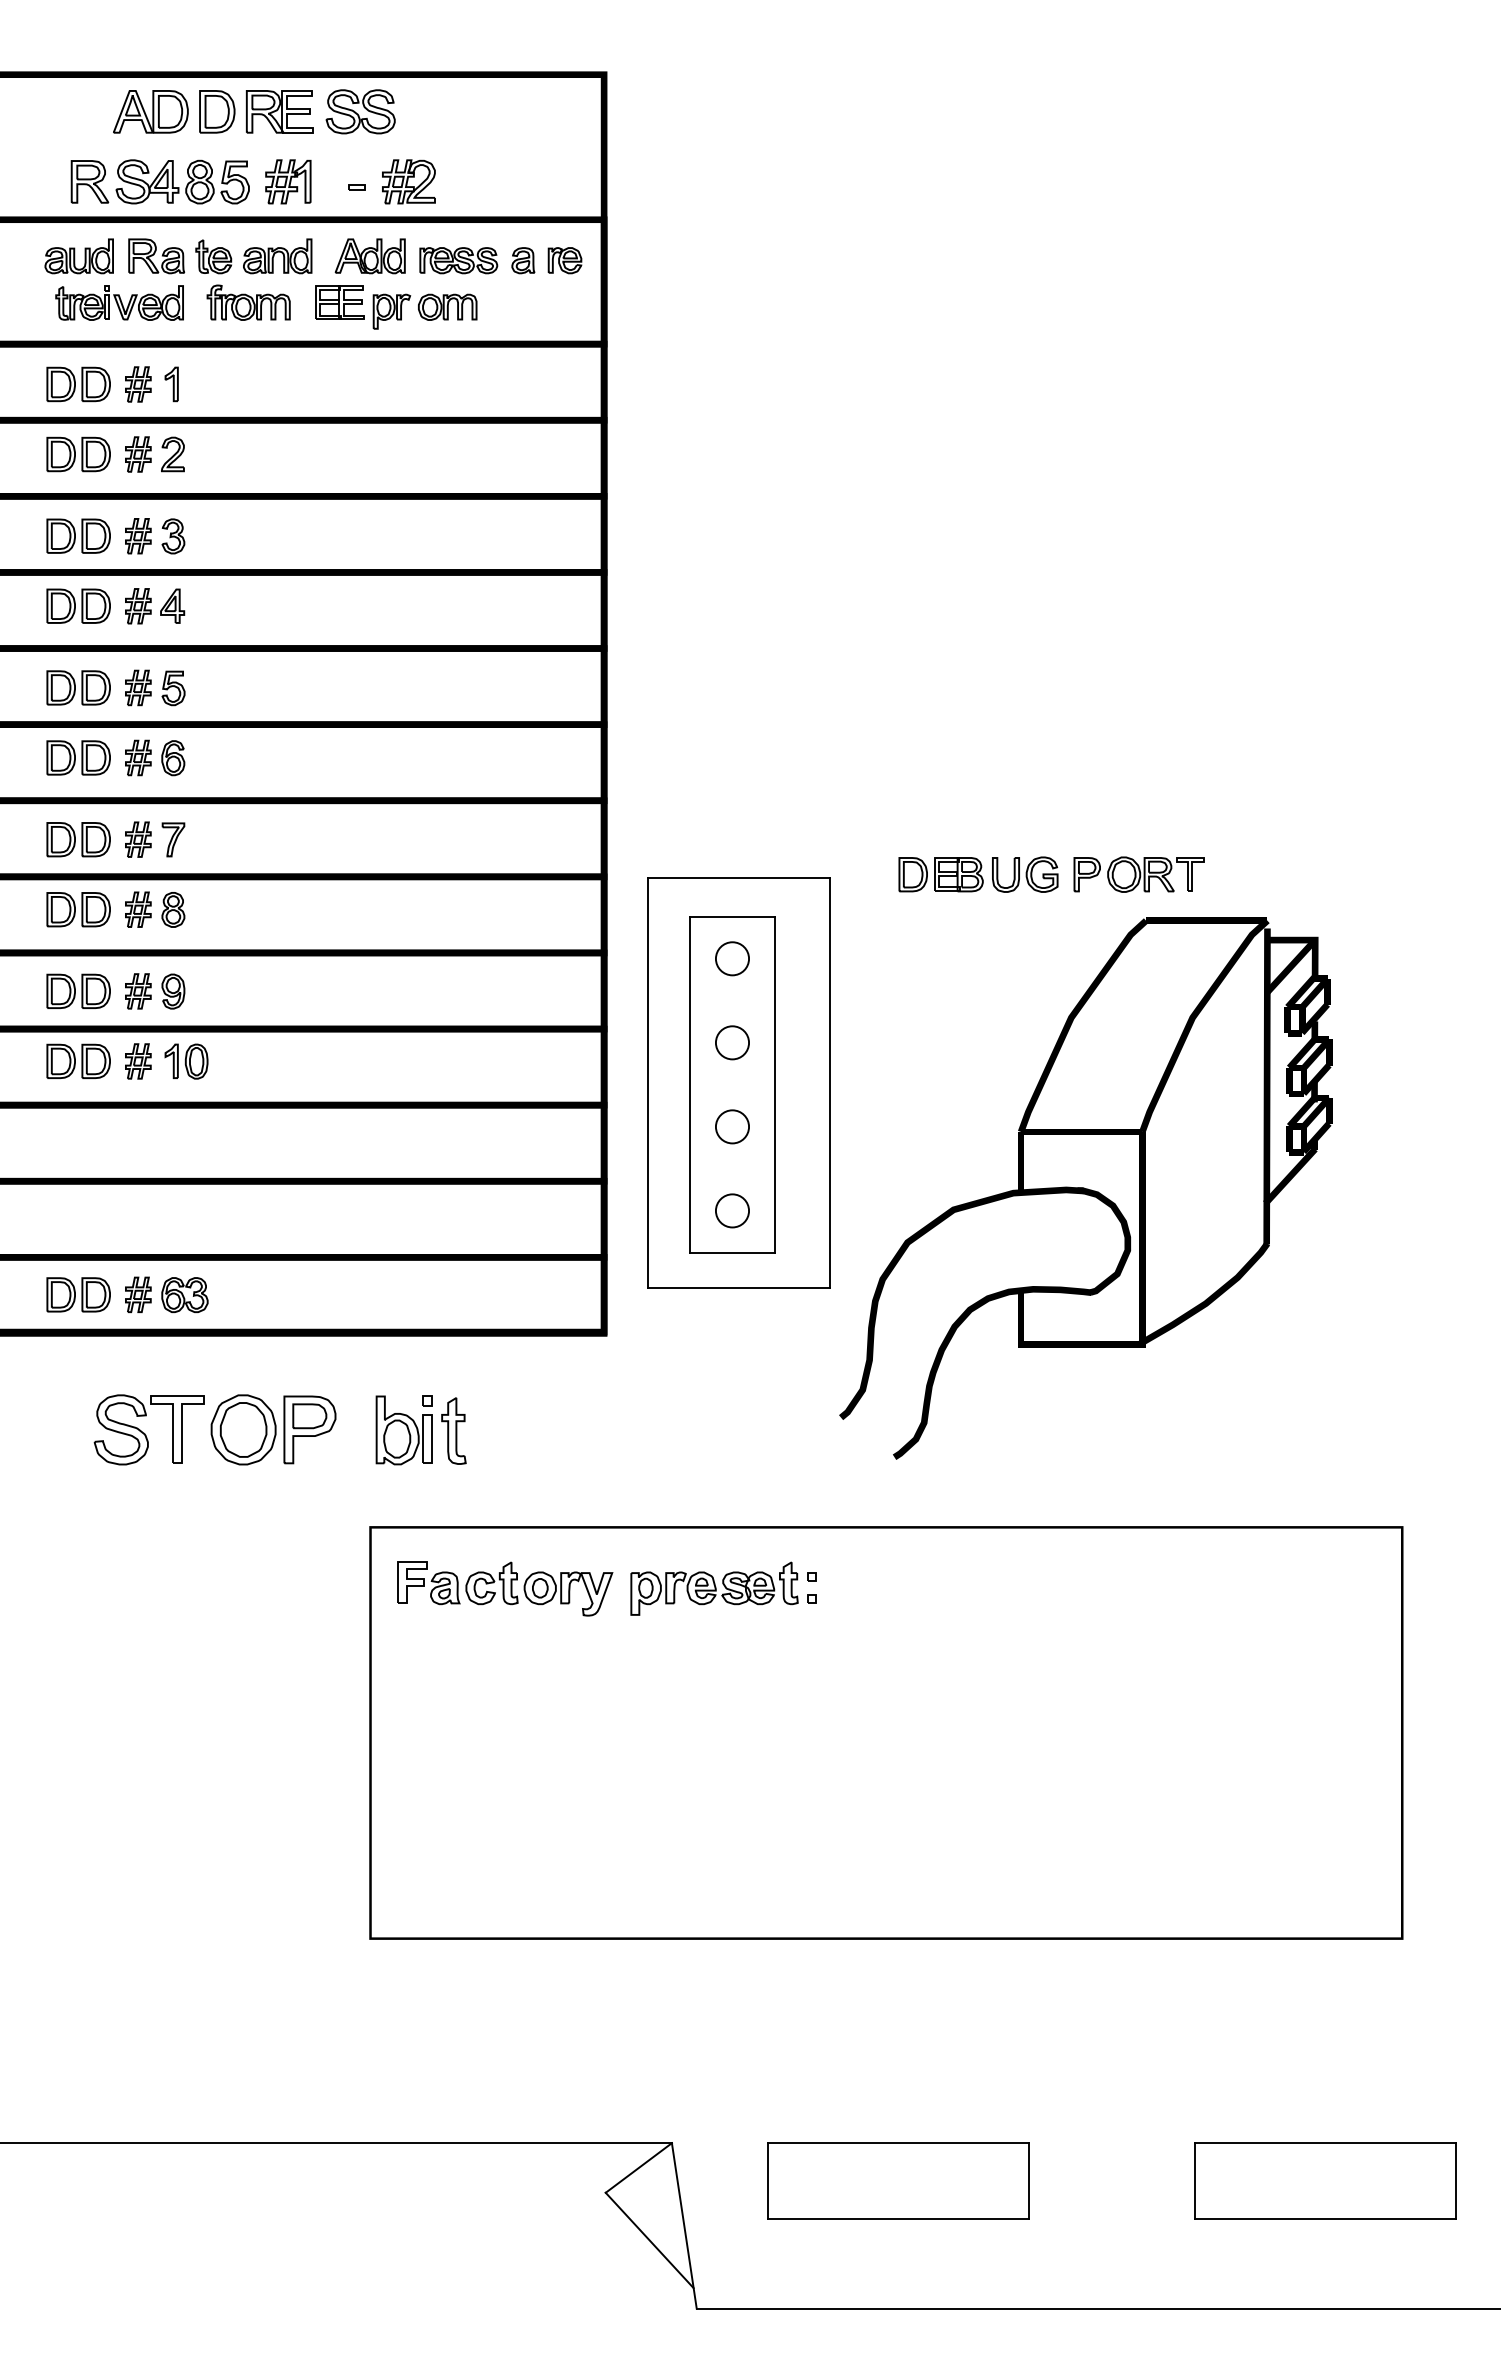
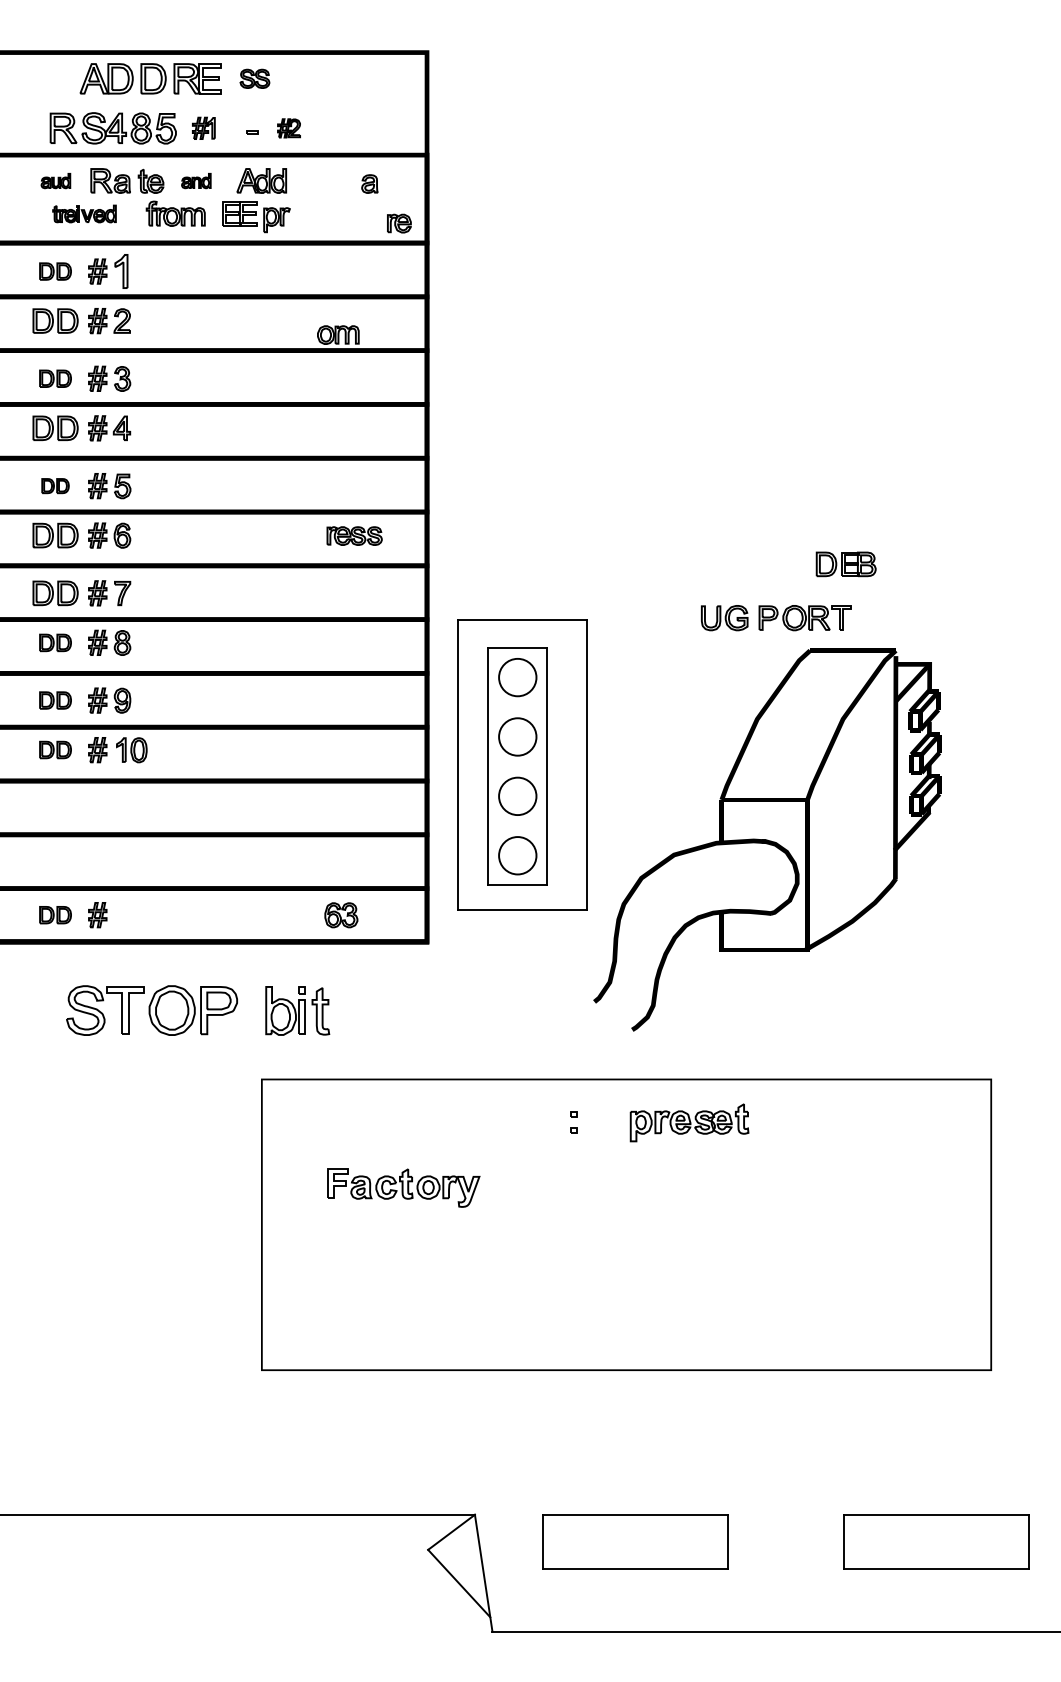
part: (360, 111) -> (254, 78), size x0.6
part: (288, 181) -> (203, 128), size x0.7
part: (408, 181) -> (288, 128), size x0.6
part: (78, 256) -> (55, 181), size x0.6
part: (277, 256) -> (196, 181), size x0.6
part: (458, 260) -> (354, 535), moved
part: (564, 260) -> (399, 223), moved
part: (119, 302) -> (84, 213), size x0.7
part: (447, 306) -> (338, 334), moved
part: (78, 384) -> (55, 271), size x0.7
part: (171, 384) -> (121, 271), size x1.4
part: (78, 535) -> (55, 378), size x0.7
part: (78, 687) -> (55, 485), size x0.6
part: (940, 874) -> (845, 564), moved
part: (78, 909) -> (55, 642), size x0.7
circle: (732, 958) -> (517, 677), size x1.6
part: (78, 990) -> (55, 699), size x0.7
circle: (732, 1042) -> (517, 736), size x1.6
part: (78, 1060) -> (55, 749), size x0.7
circle: (732, 1126) -> (517, 796), size x1.6
circle: (732, 1210) -> (517, 855), size x1.6
part: (78, 1294) -> (55, 914), size x0.7
part: (184, 1295) -> (341, 915), moved
part: (505, 1588) -> (403, 1187), moved
part: (714, 1588) -> (689, 1122), moved

